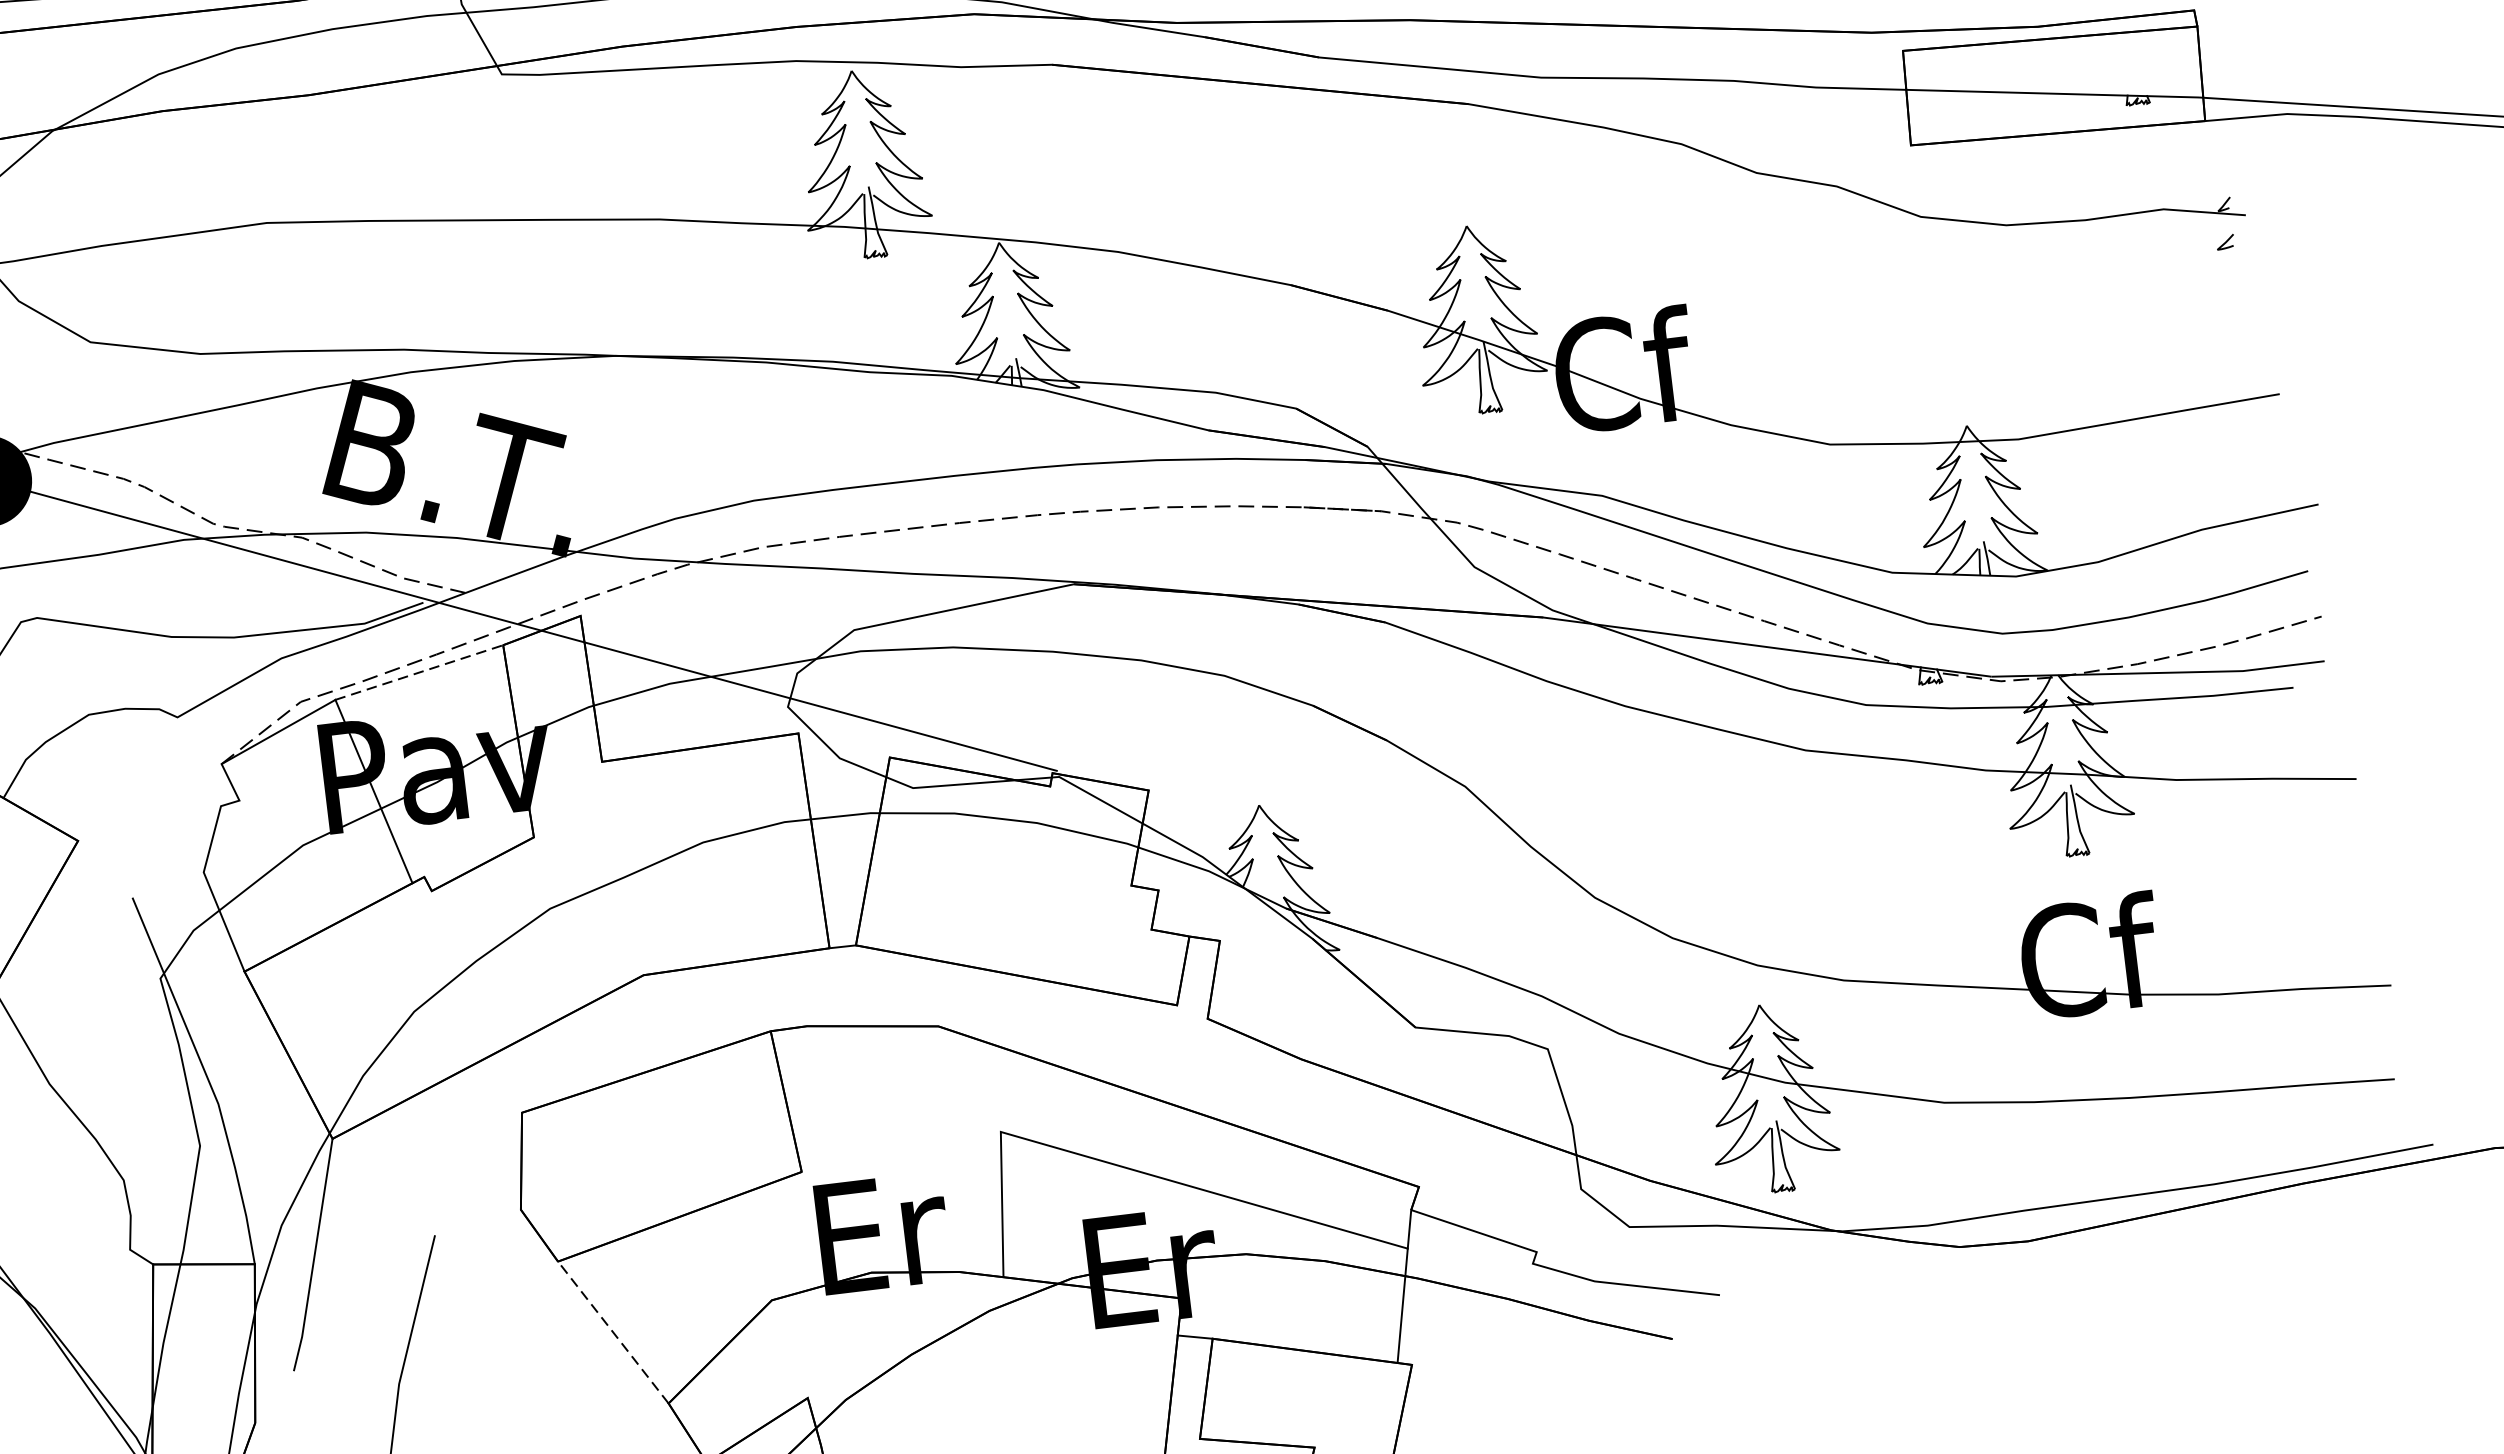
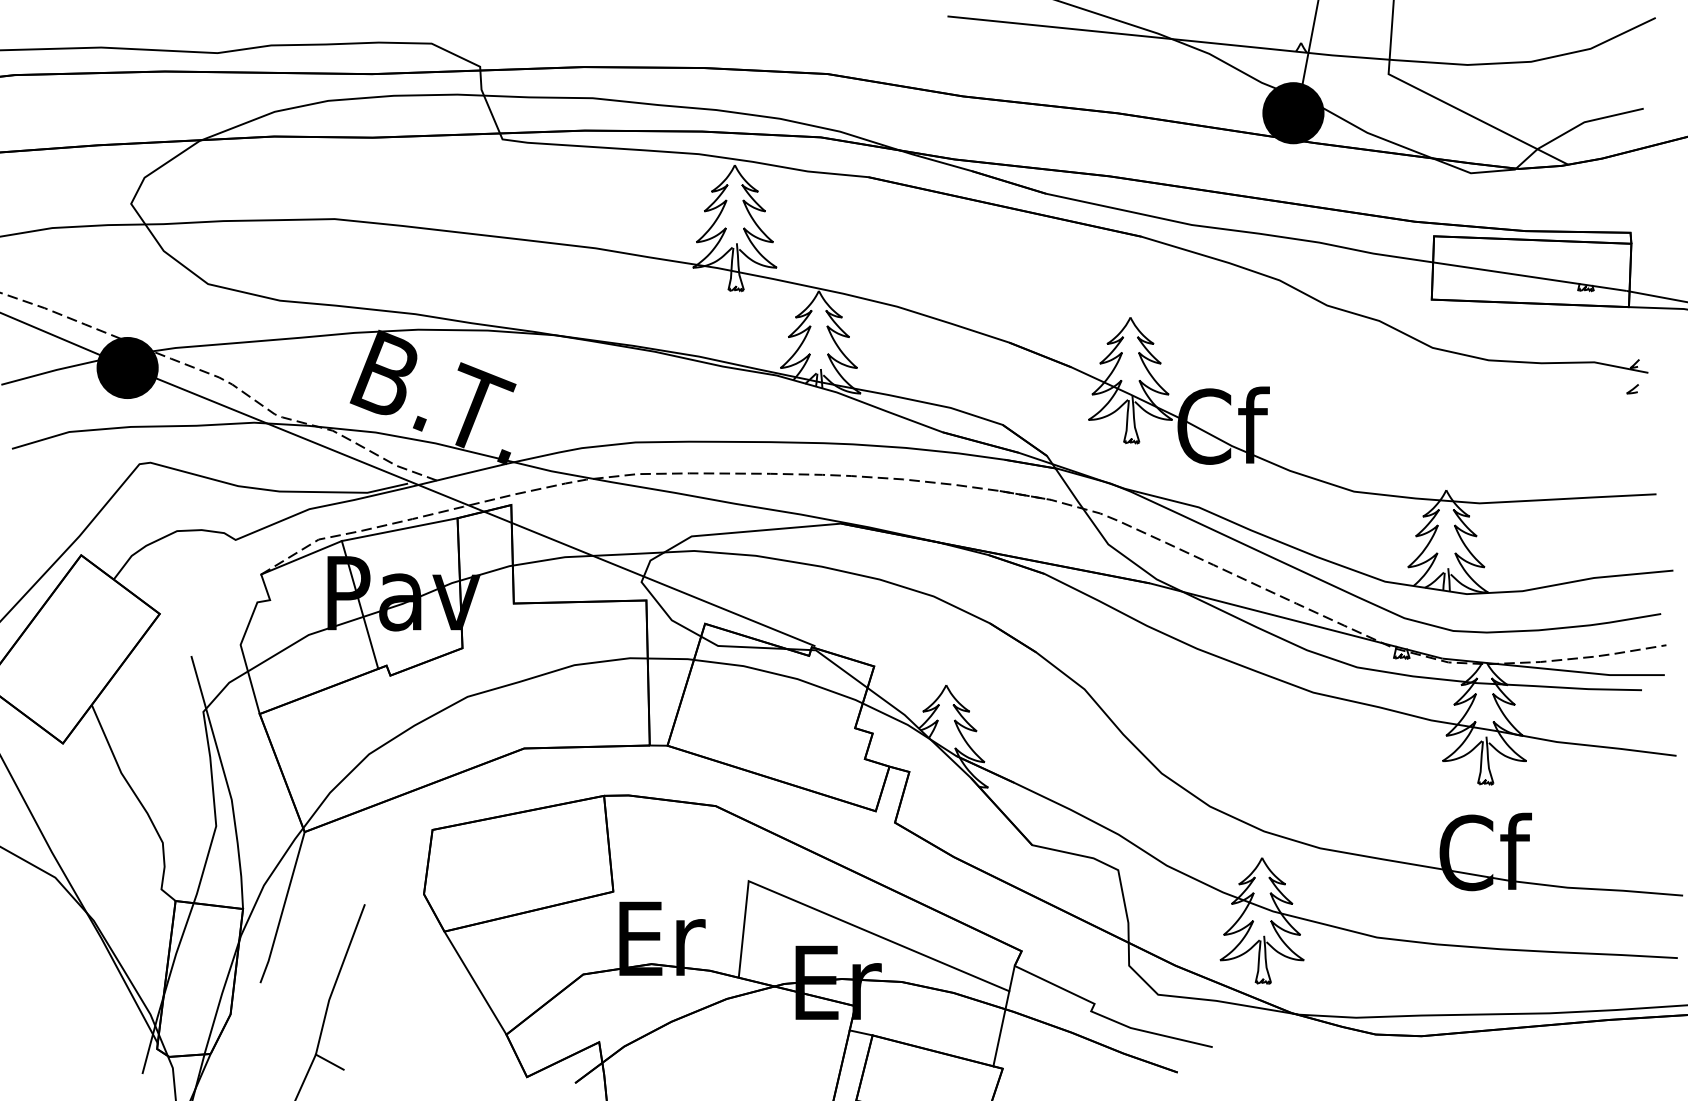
line: (418, 672) -> (399, 529), dashed -> solid
line: (613, 1331) -> (475, 982), dashed -> solid

